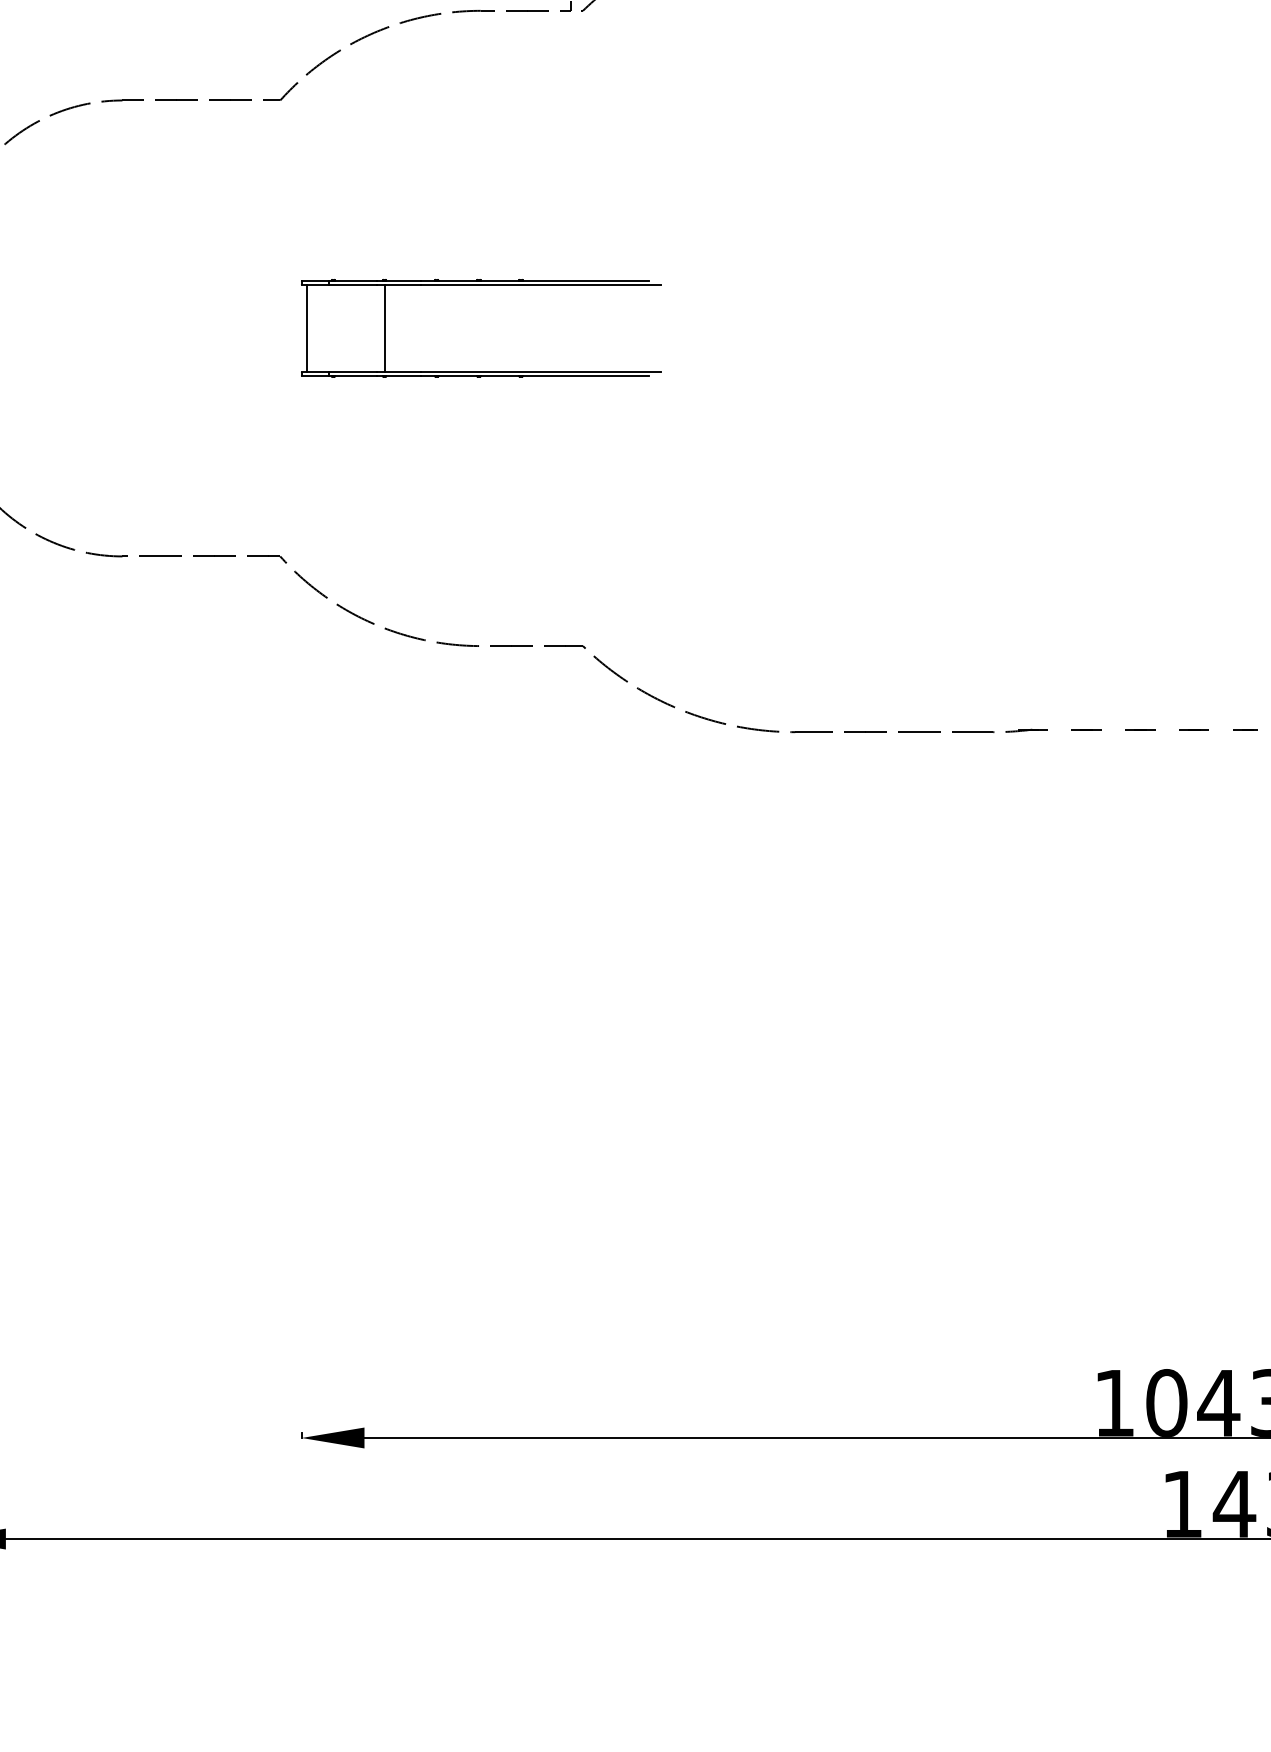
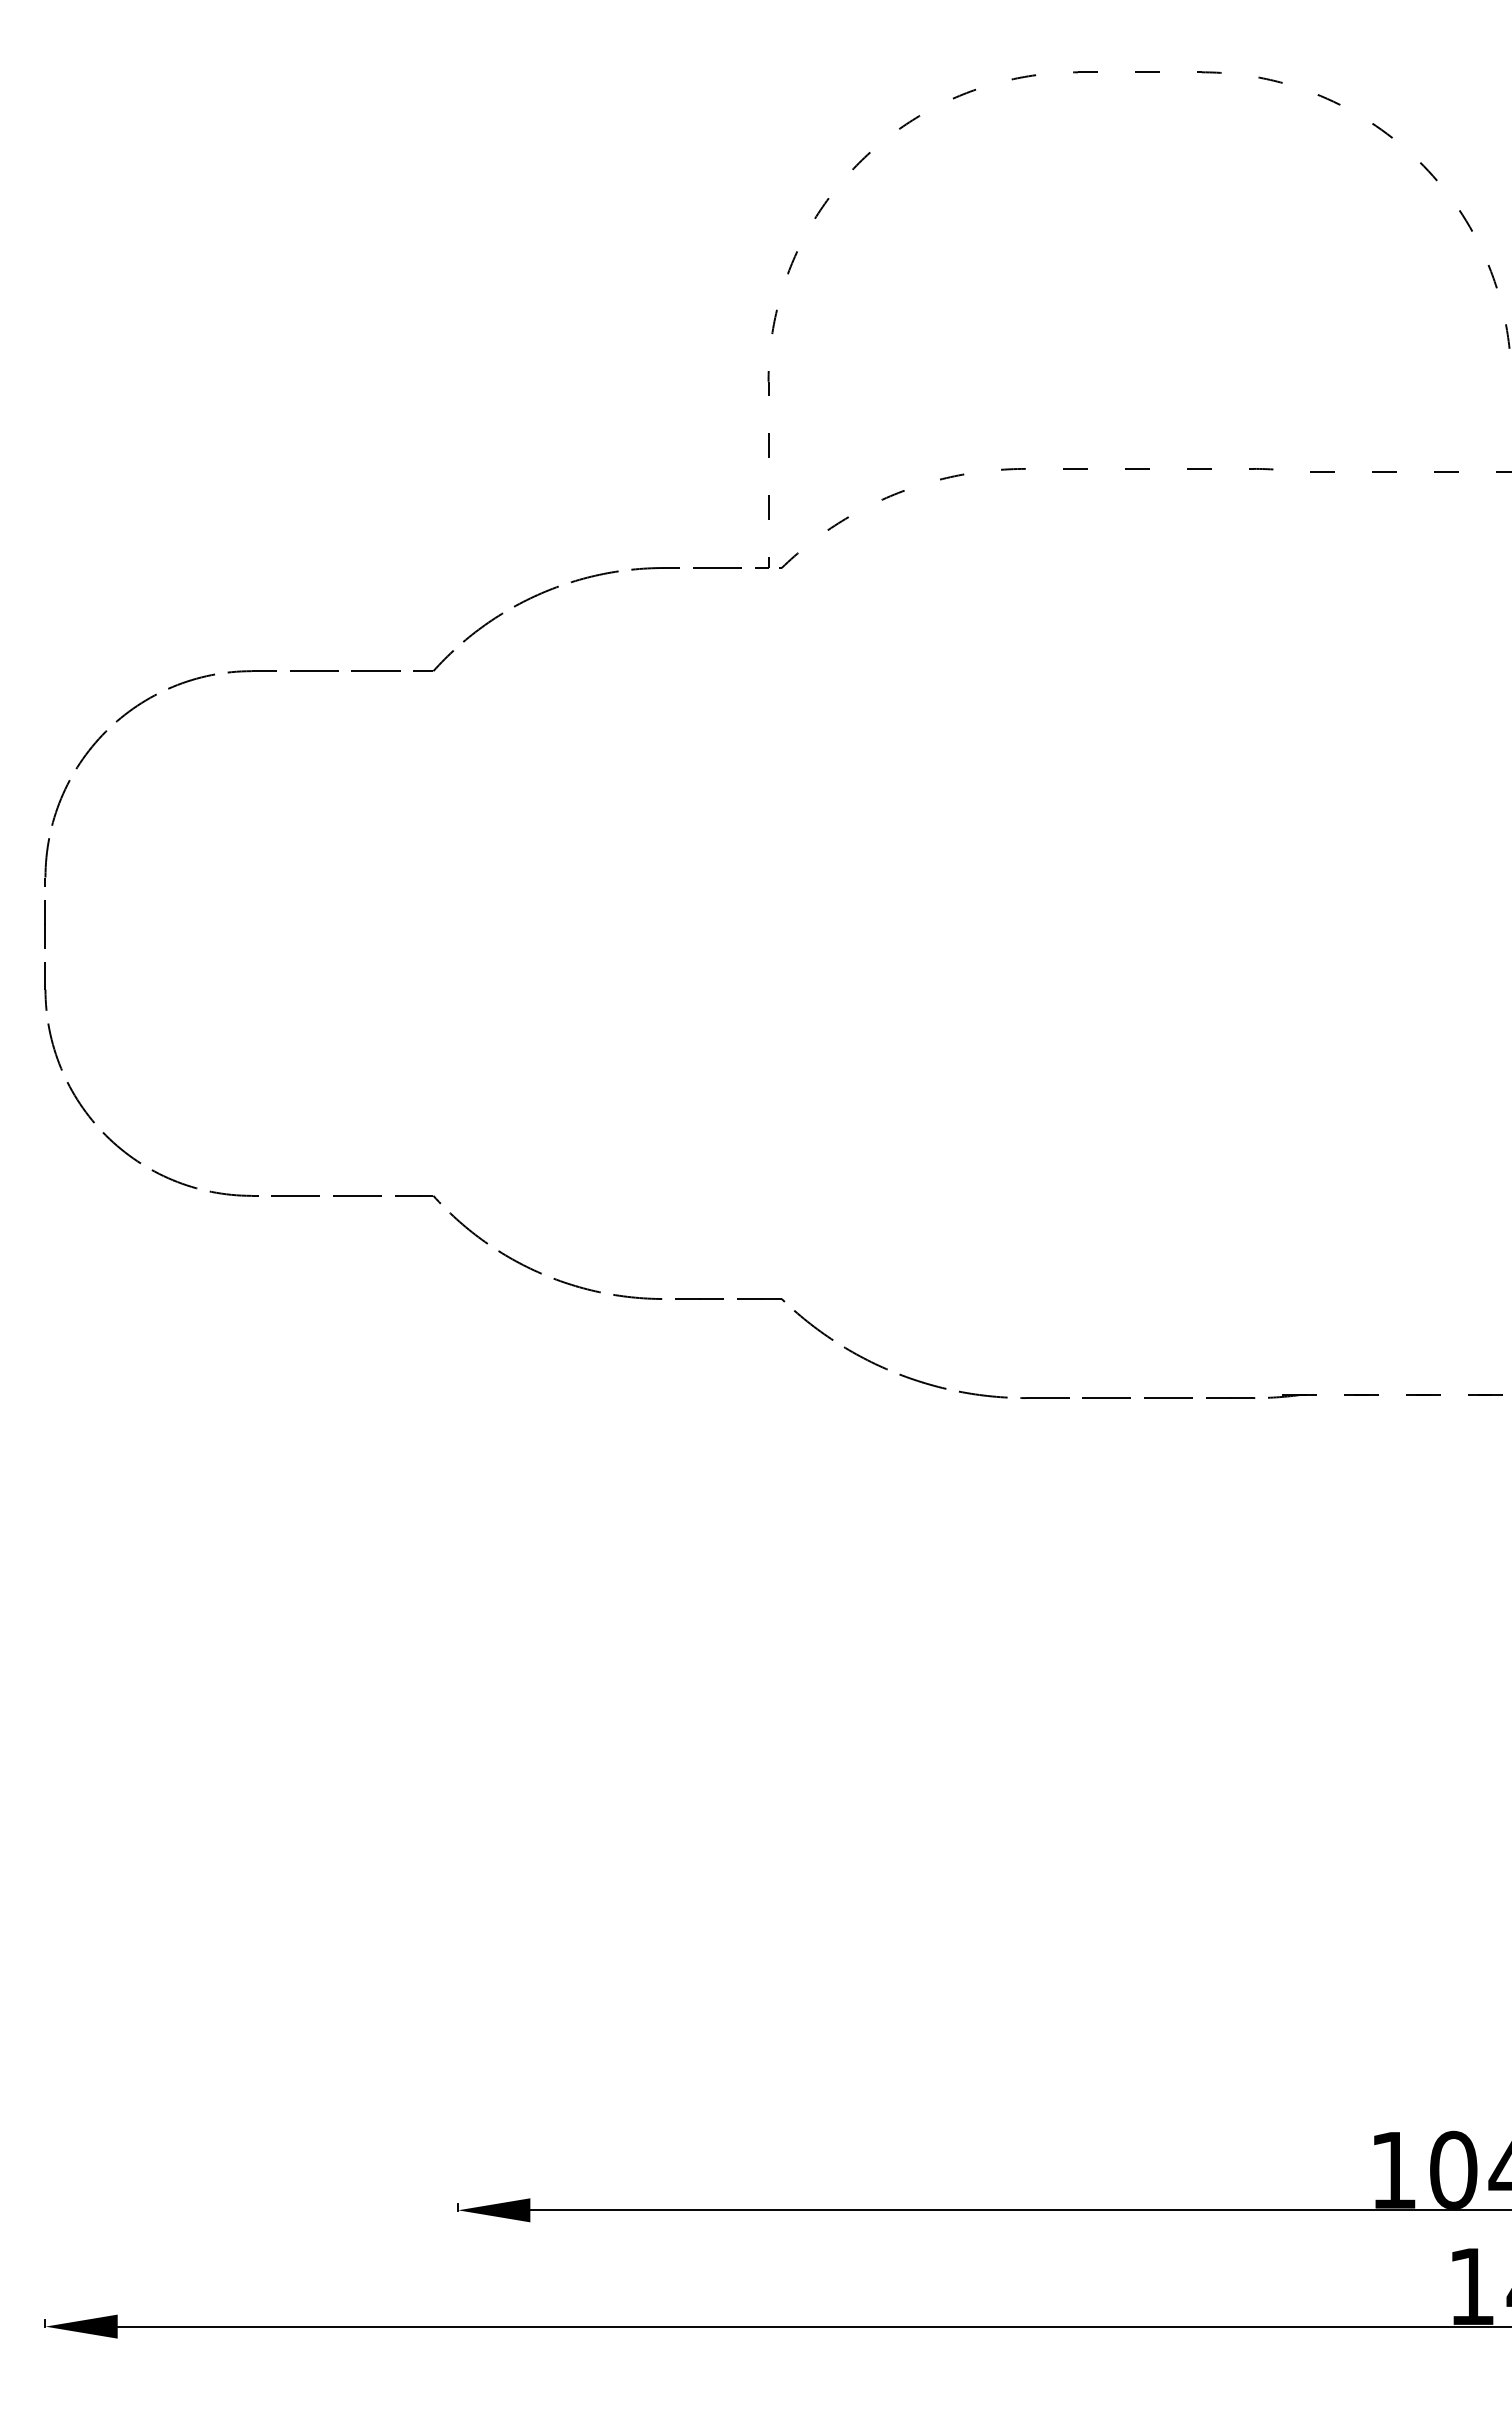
part: (481, 284) -> (664, 883), removed

